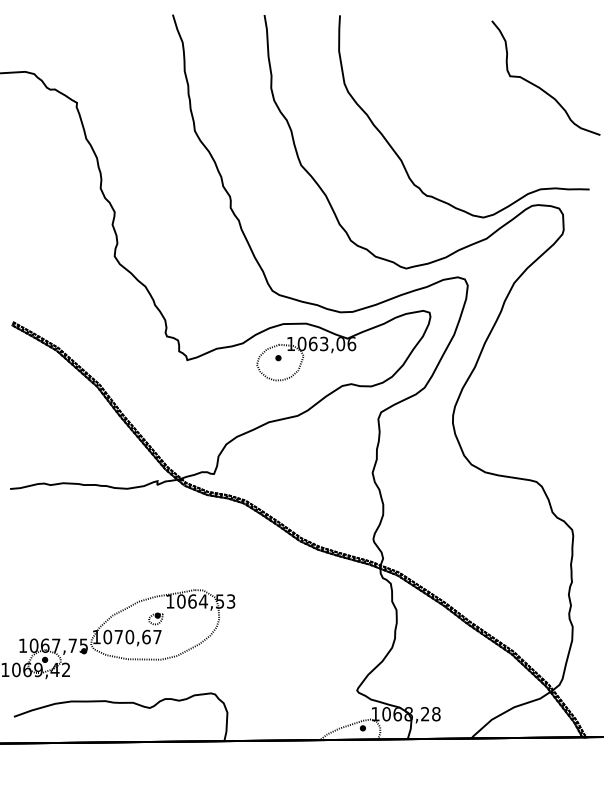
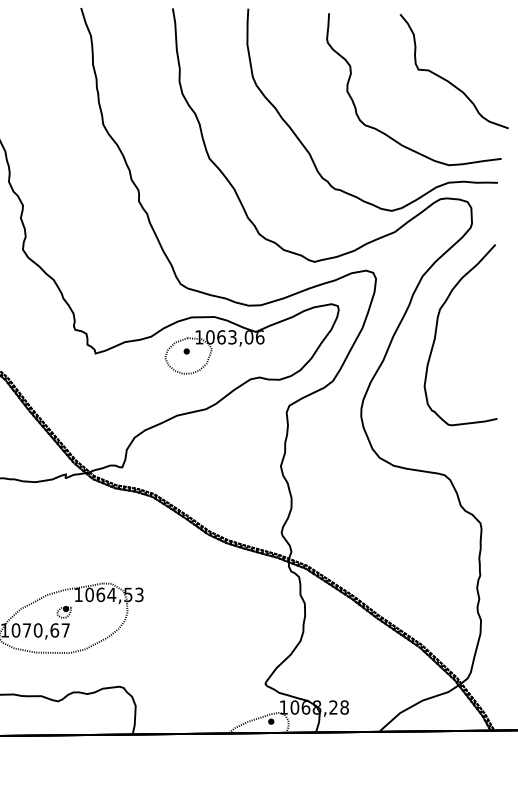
curve: (478, 140) -> (386, 133), added
curve: (528, 340) -> (436, 333), added

